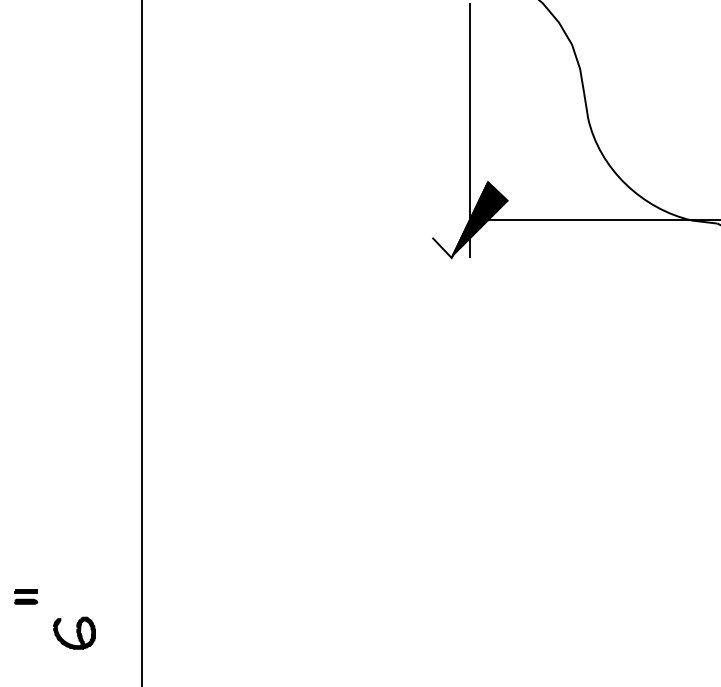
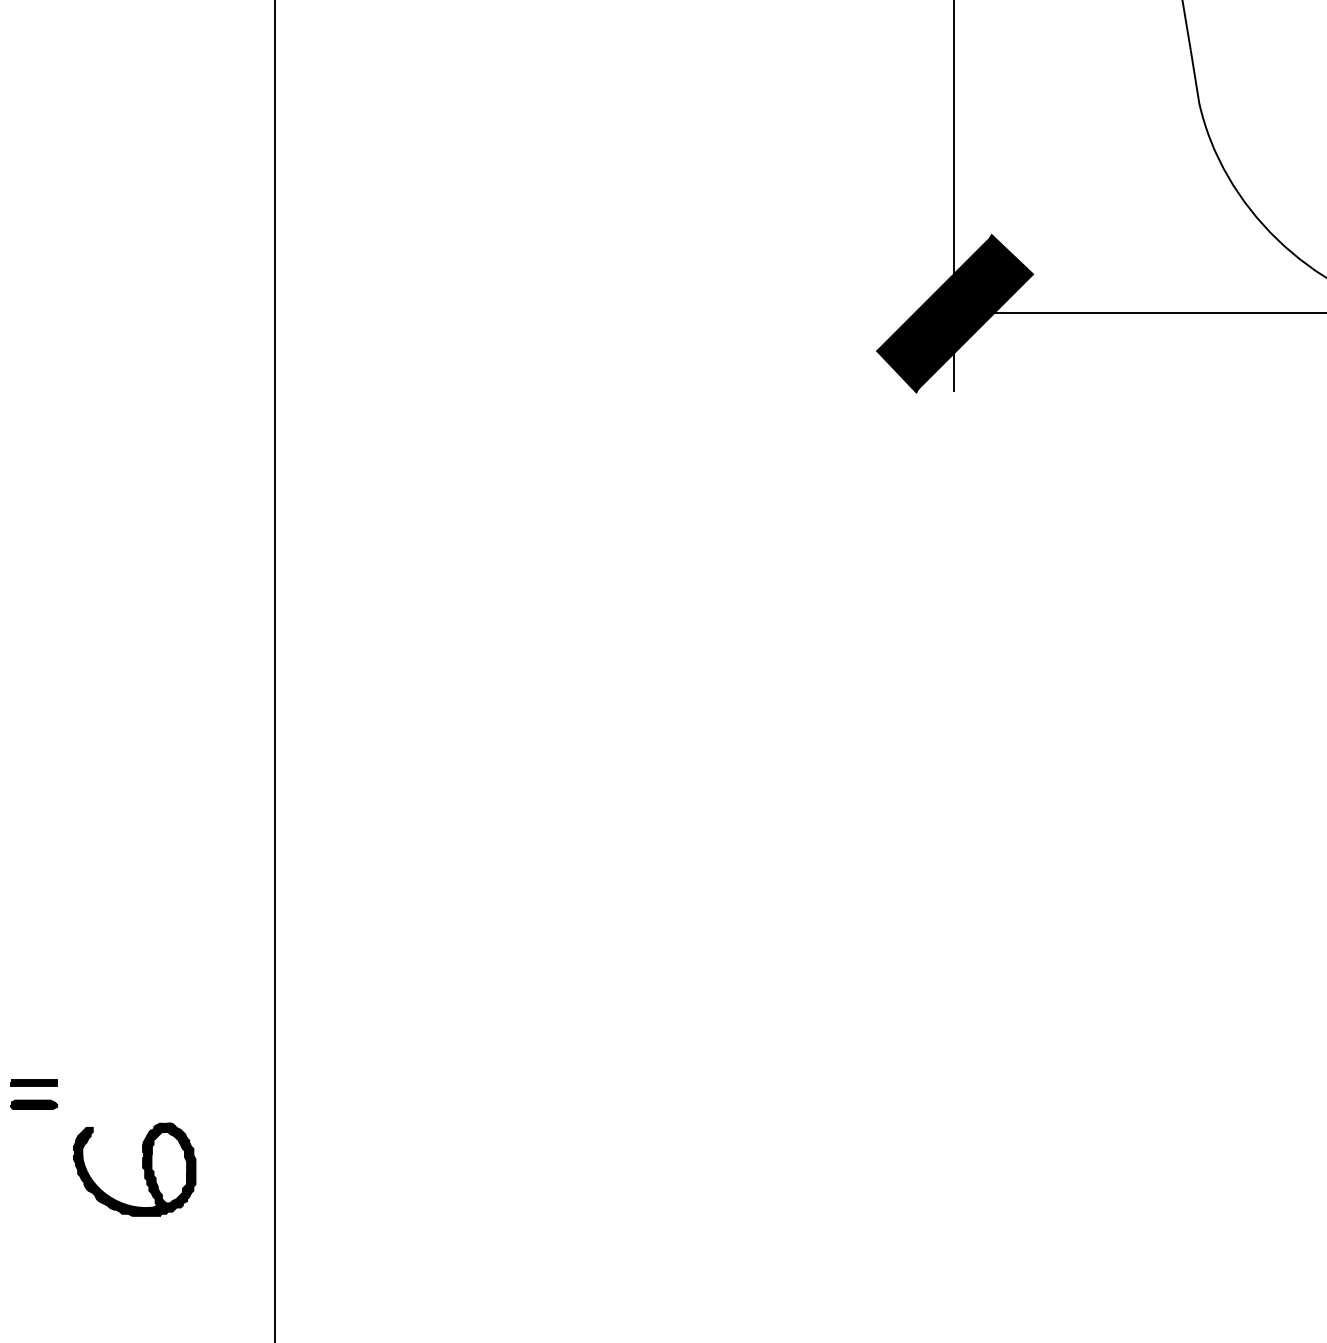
fill: (460, 220) -> (934, 314), added
part: (74, 633) -> (134, 1170), size x1.43

